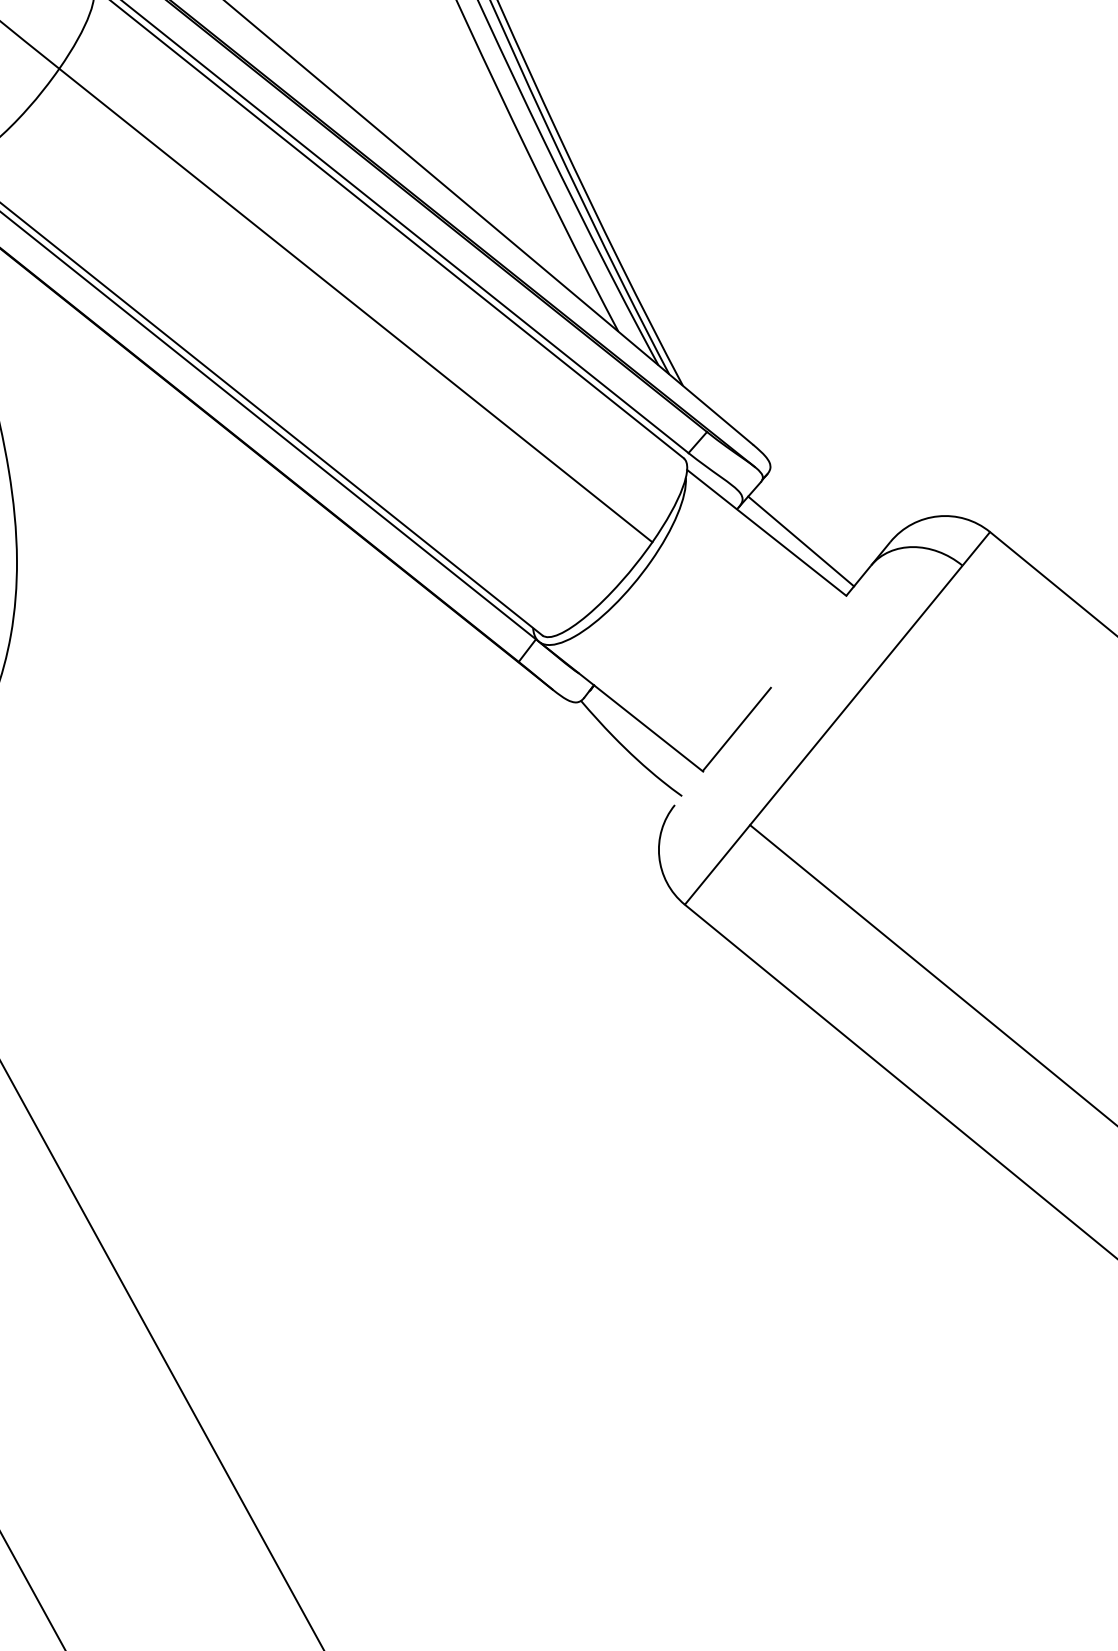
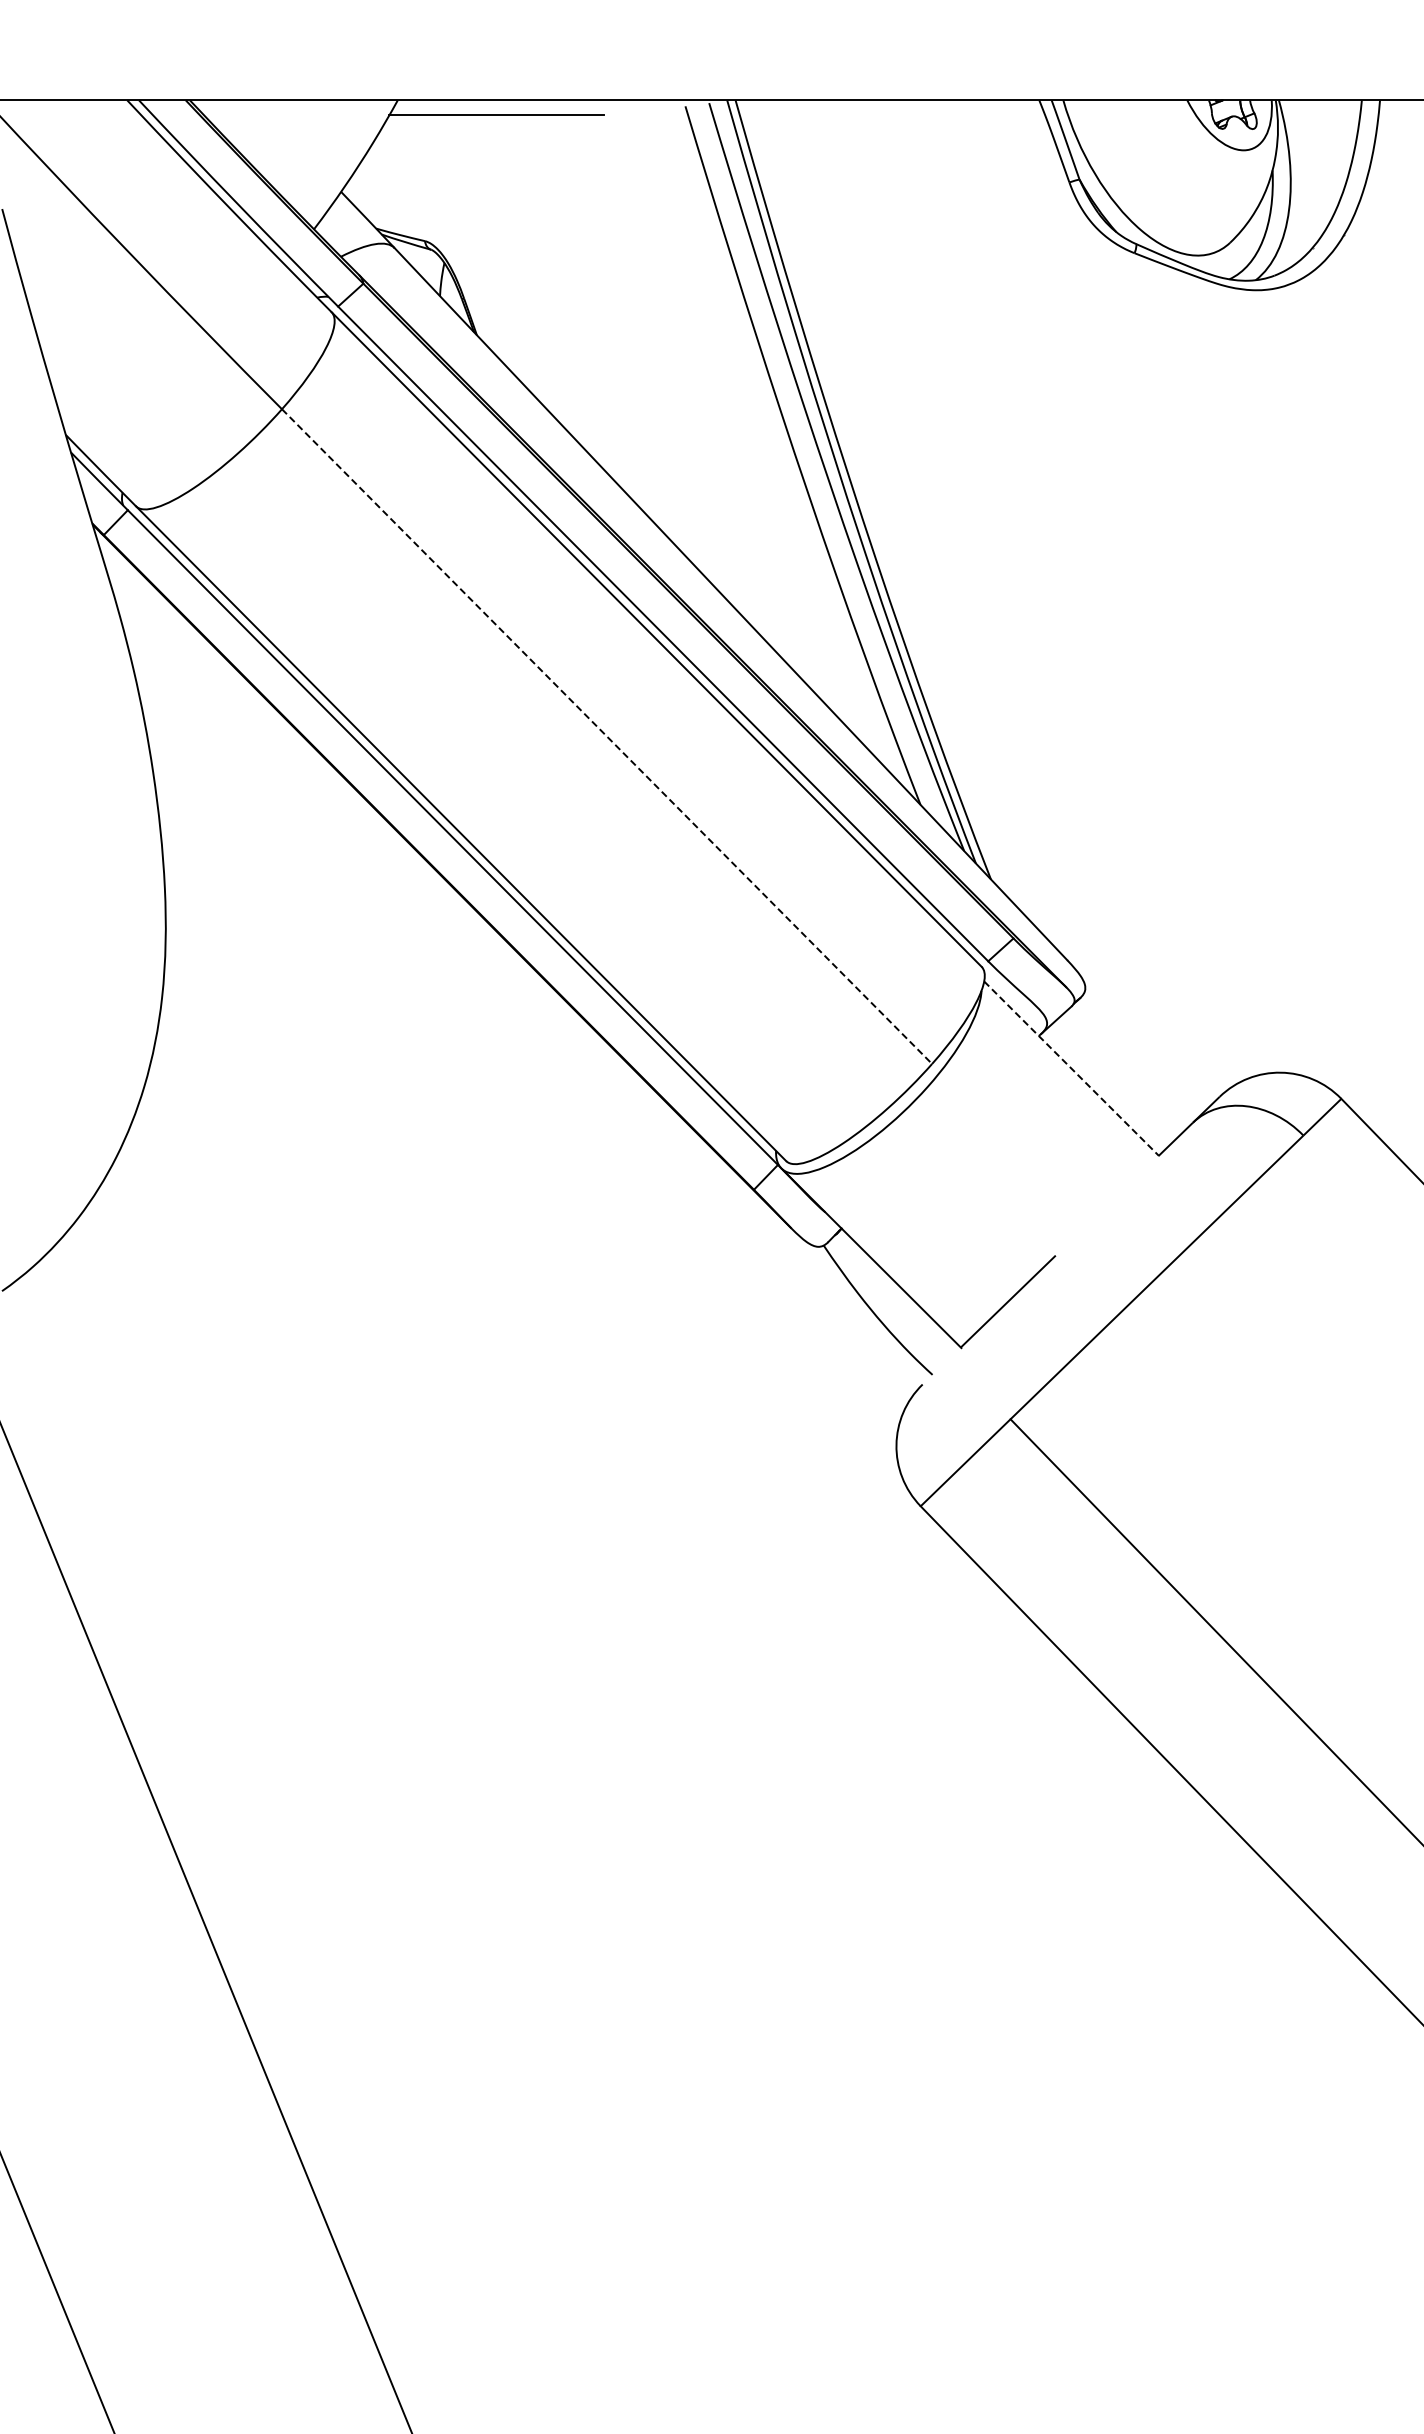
line: (356, 305) -> (607, 736), solid -> dashed
line: (766, 532) -> (1071, 1068), solid -> dashed
line: (800, 541) -> (1111, 1083), removed

